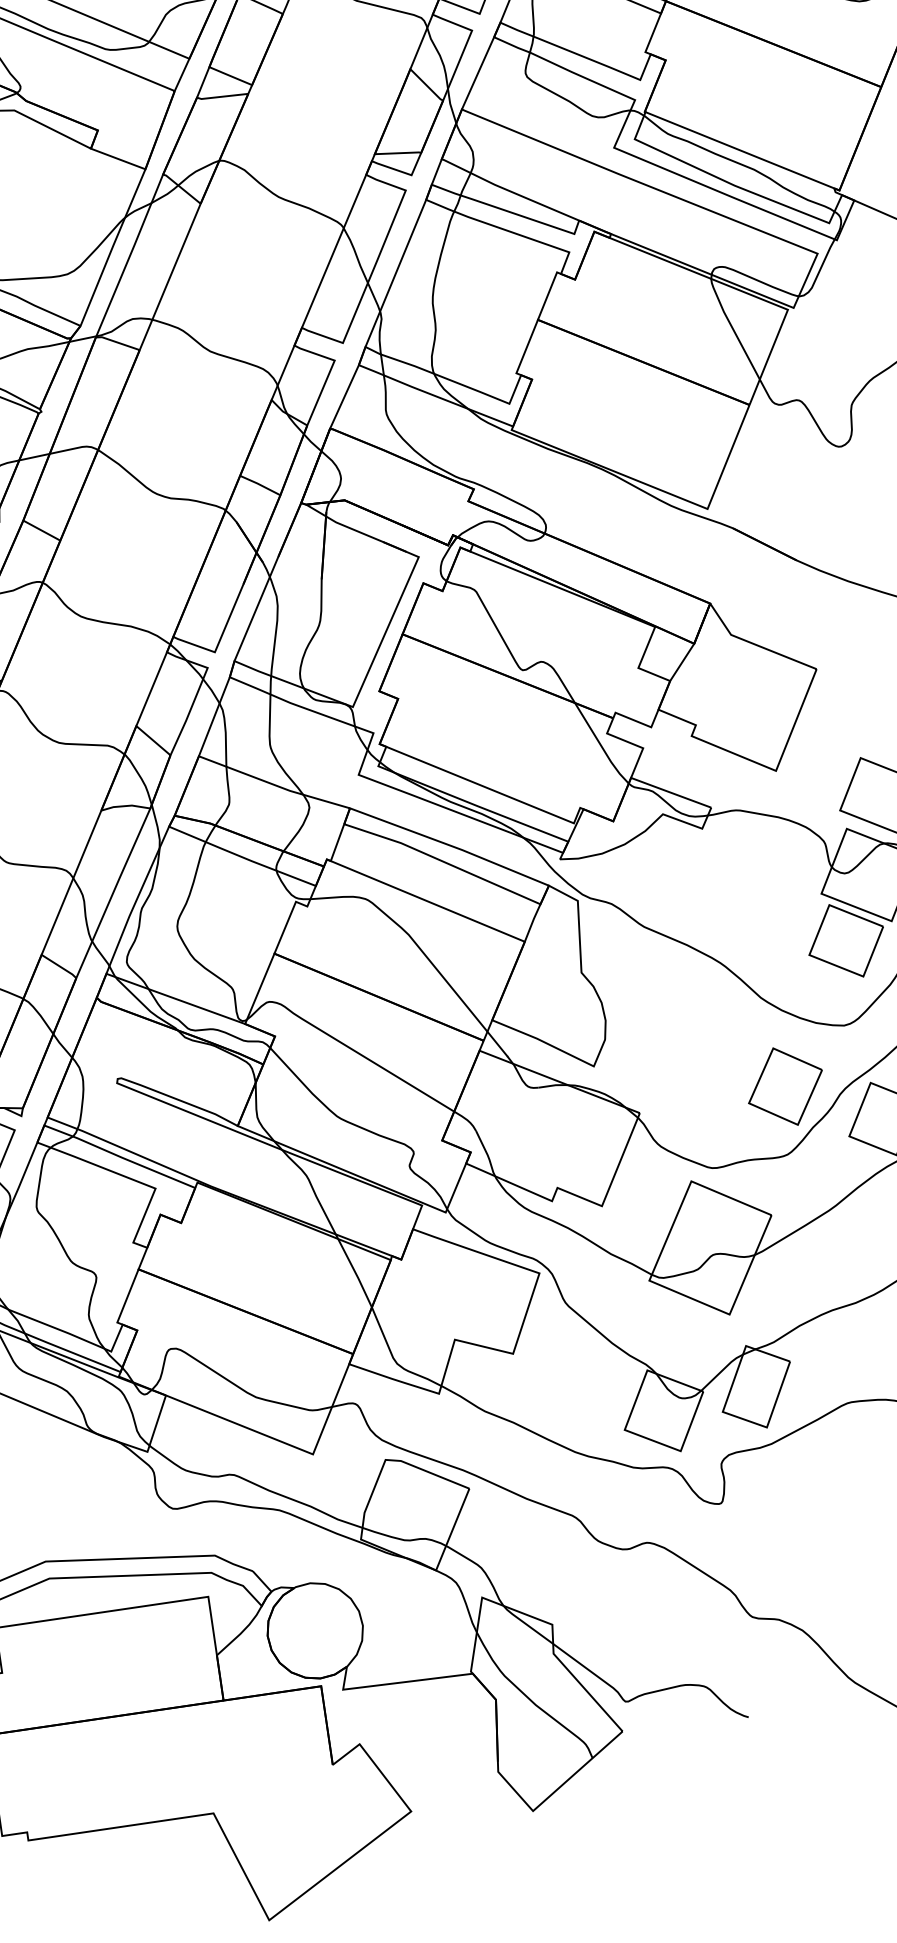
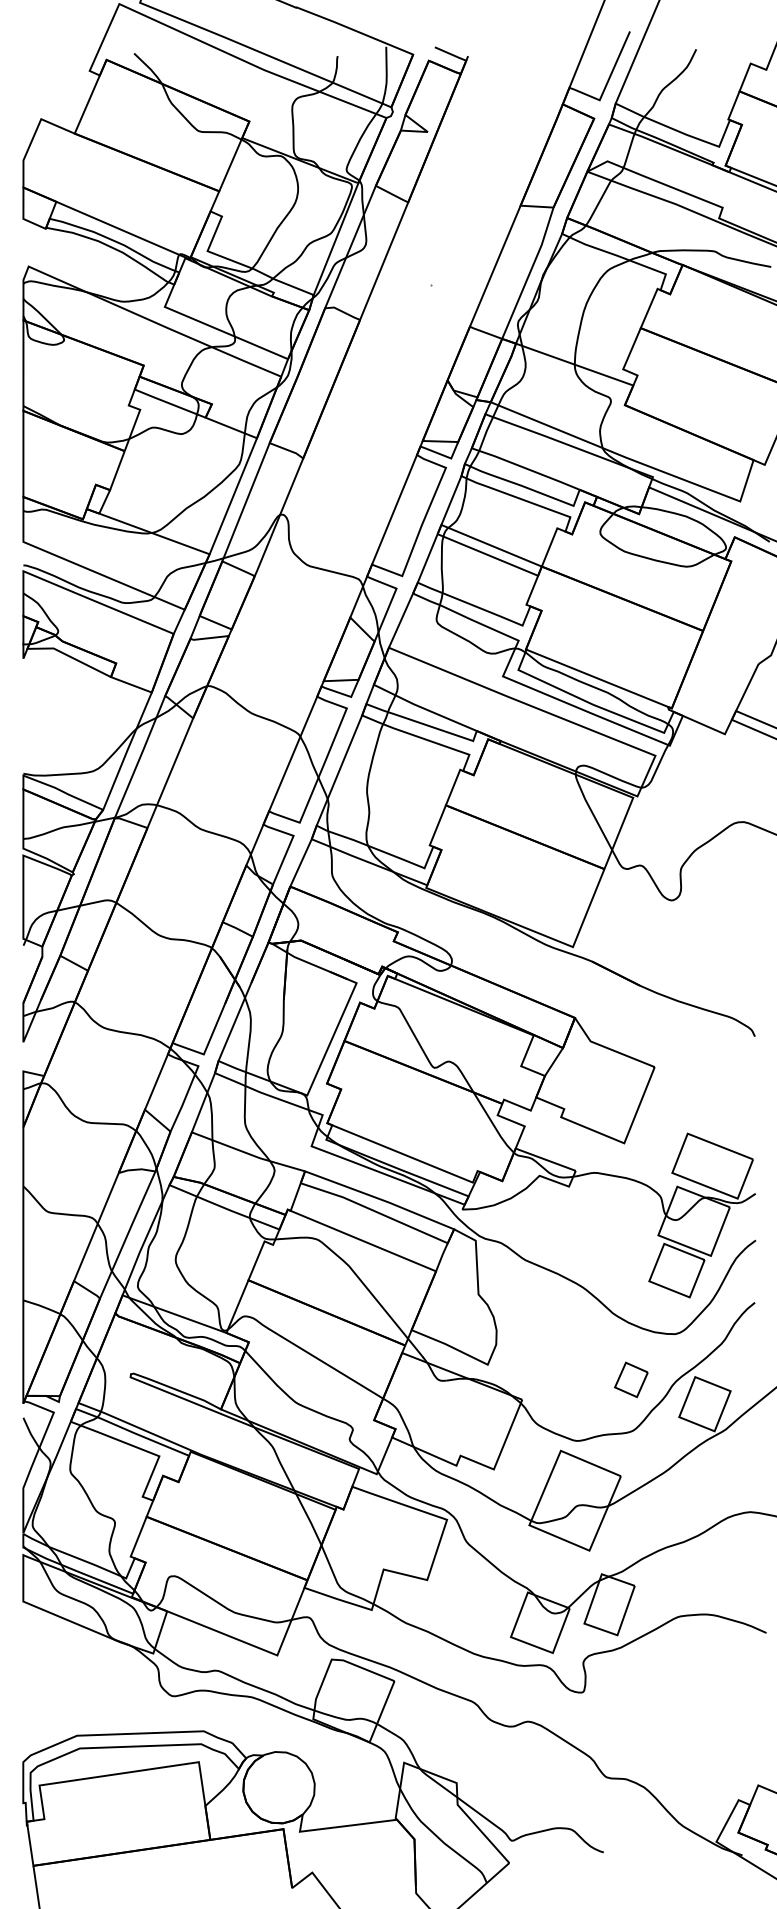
part: (785, 1086) -> (631, 1379), size x0.6

